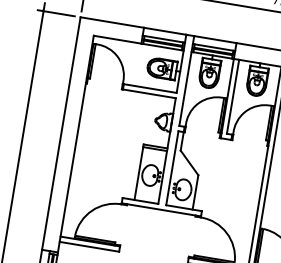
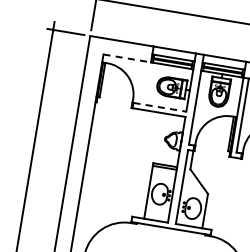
line: (118, 39) -> (128, 58), solid -> dashed
line: (150, 88) -> (160, 107), solid -> dashed

